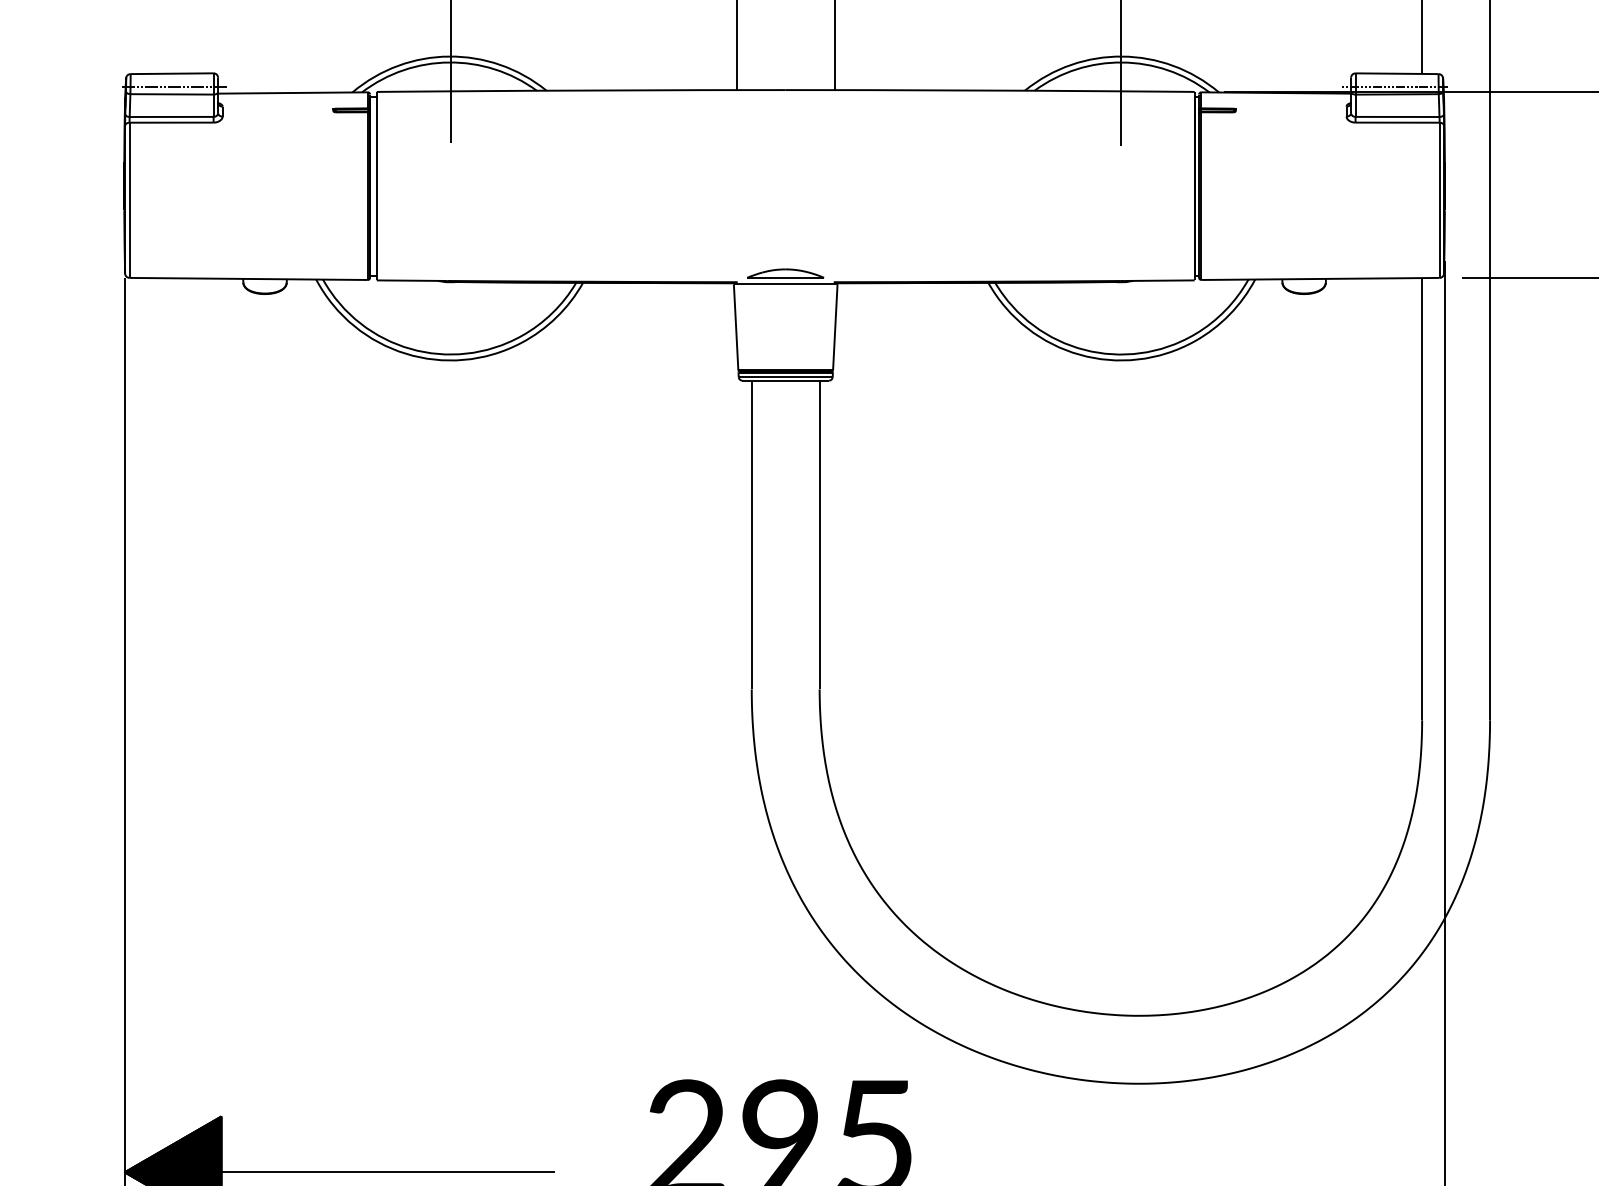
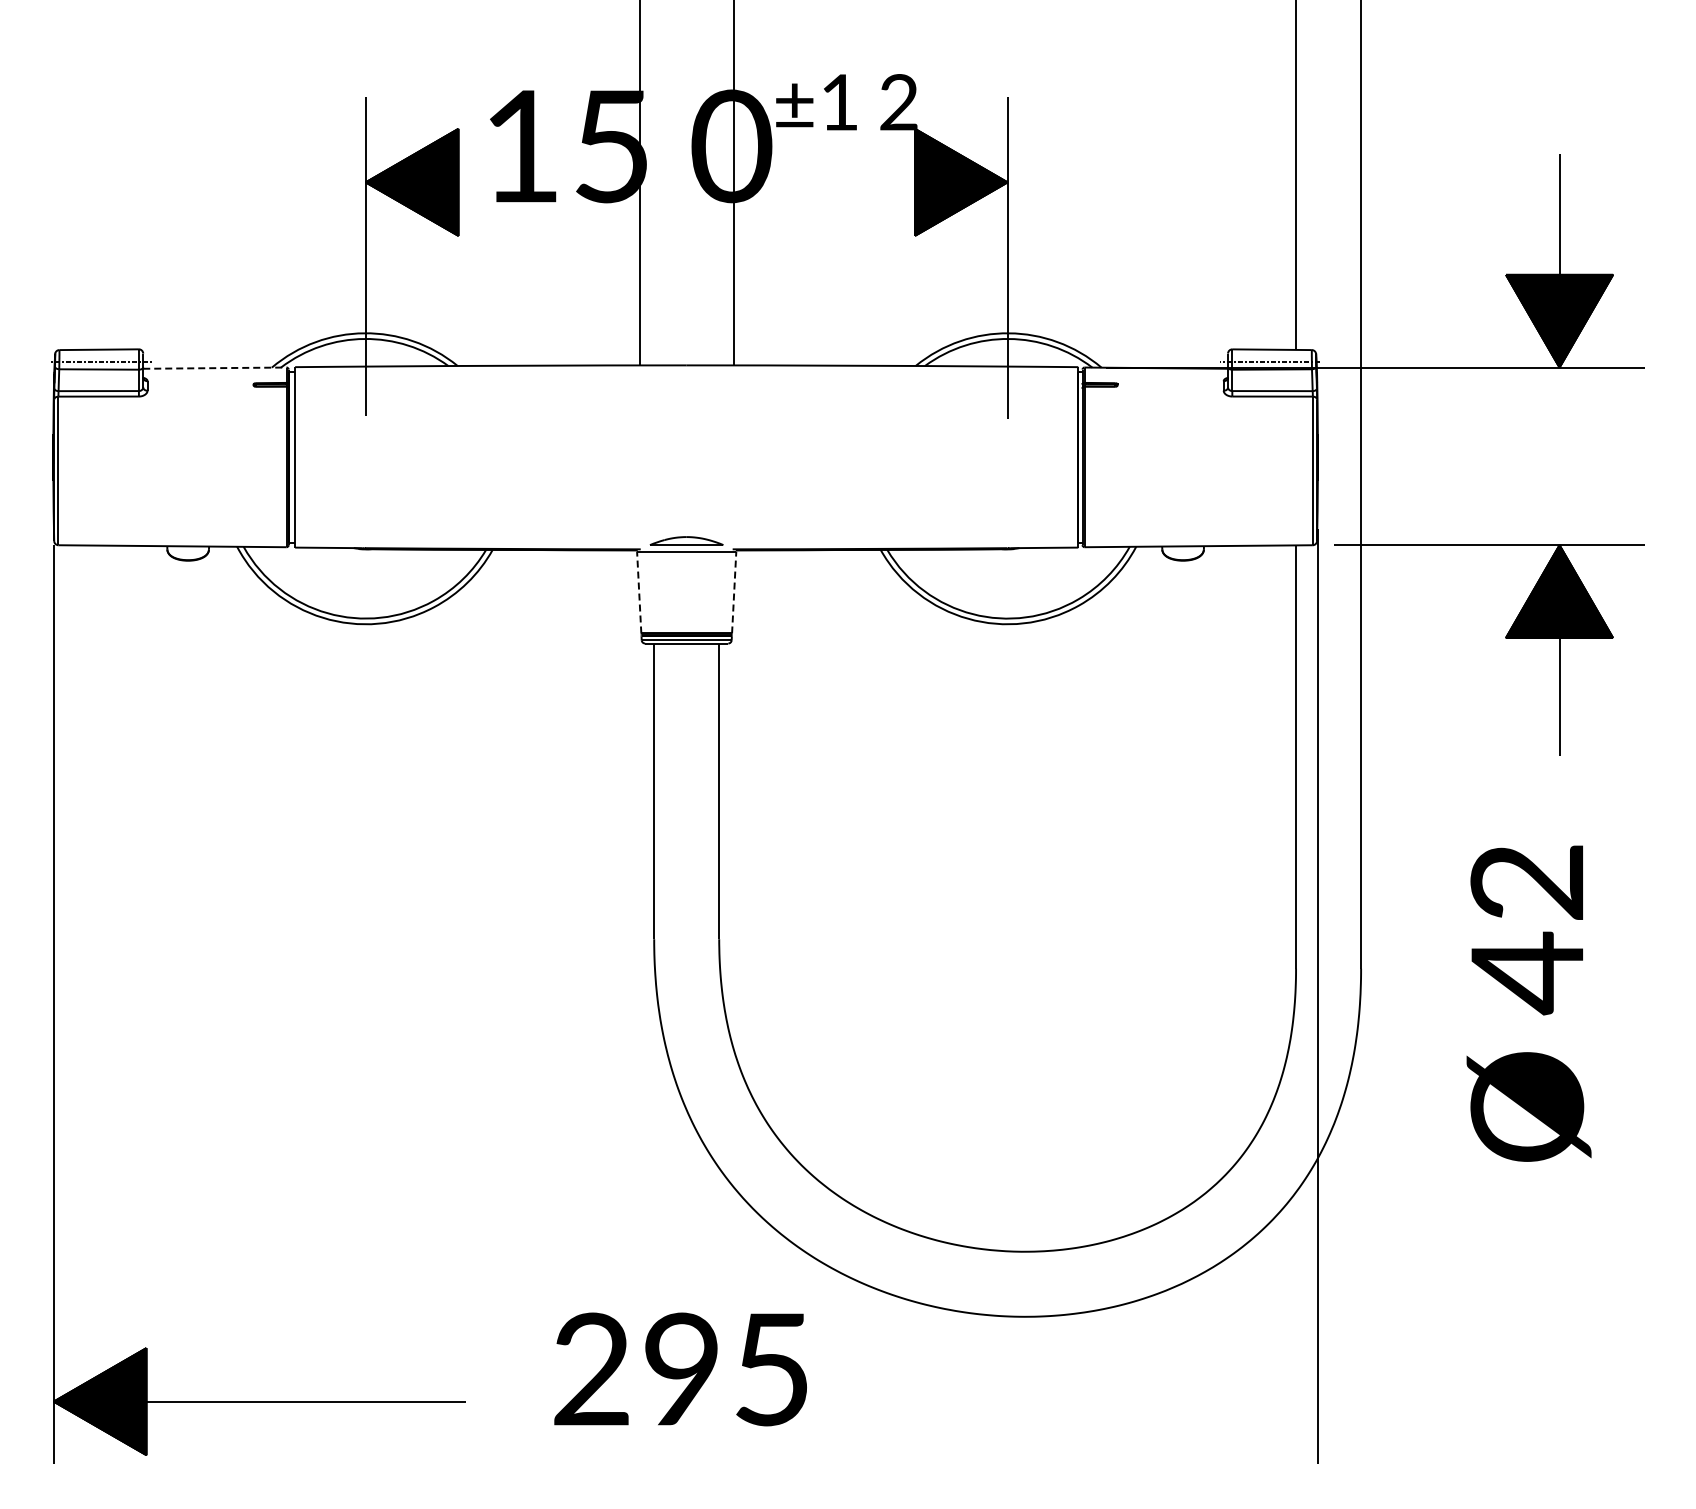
line: (292, 93) -> (214, 368), solid -> dashed
line: (736, 327) -> (639, 592), solid -> dashed
line: (835, 327) -> (734, 592), solid -> dashed

